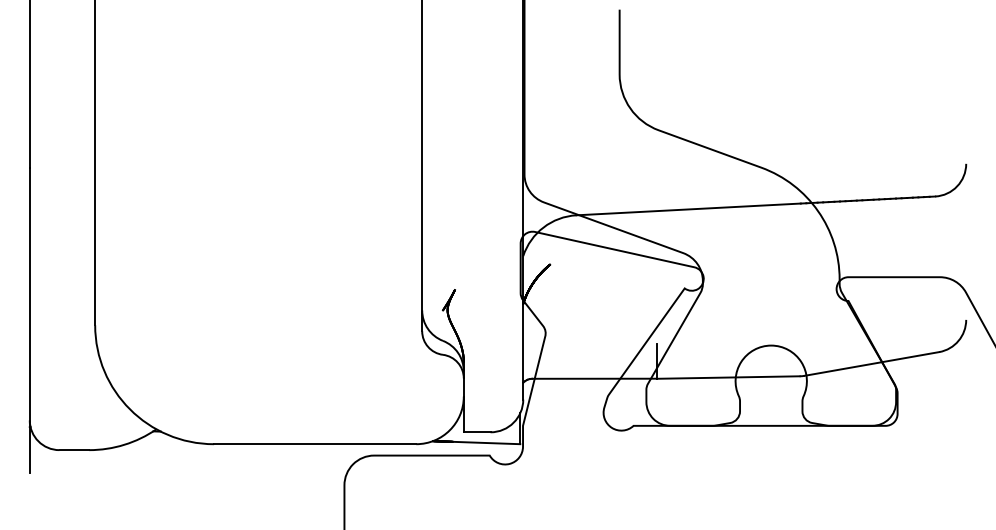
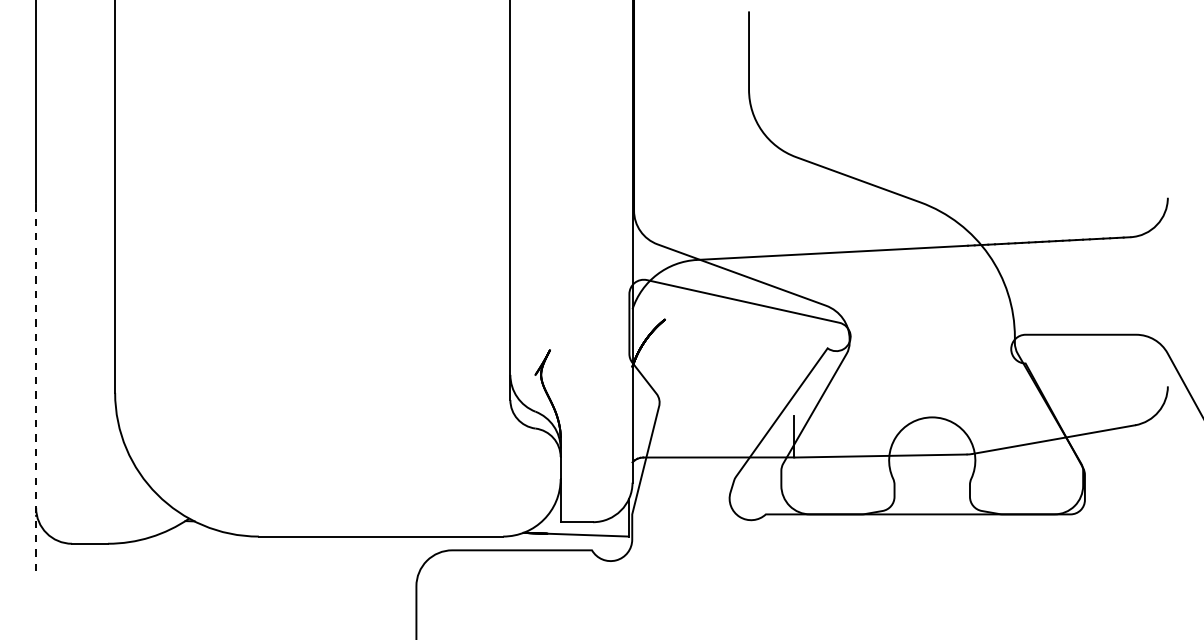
line: (30, 320) -> (36, 386), solid -> dashed

